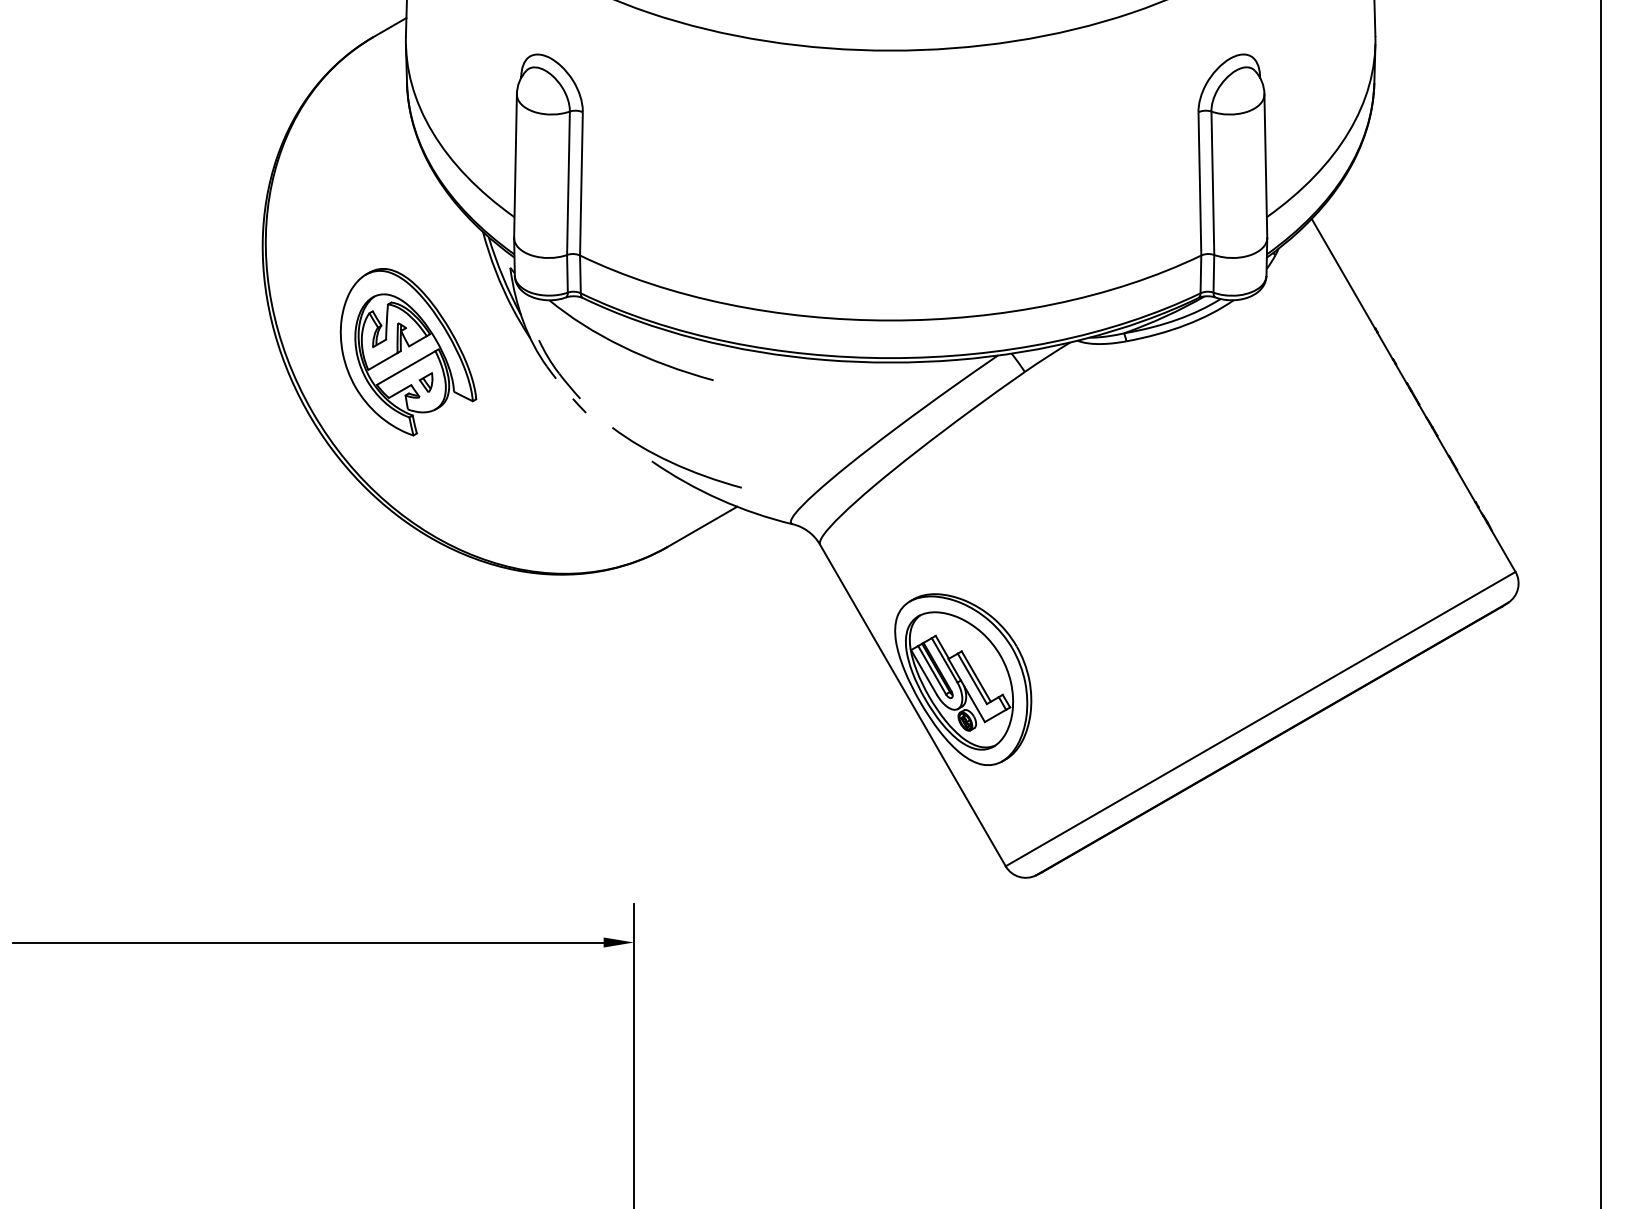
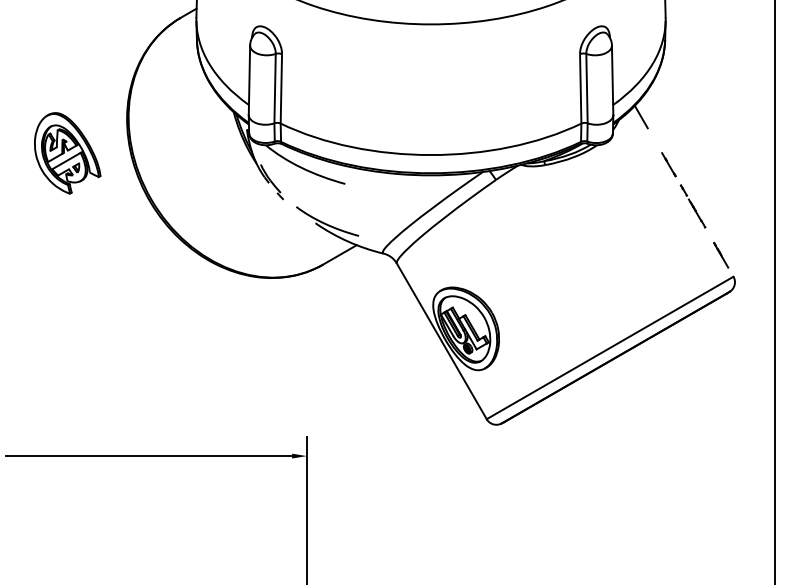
part: (408, 352) -> (67, 153), moved
line: (1414, 395) -> (684, 191), solid -> dashed

